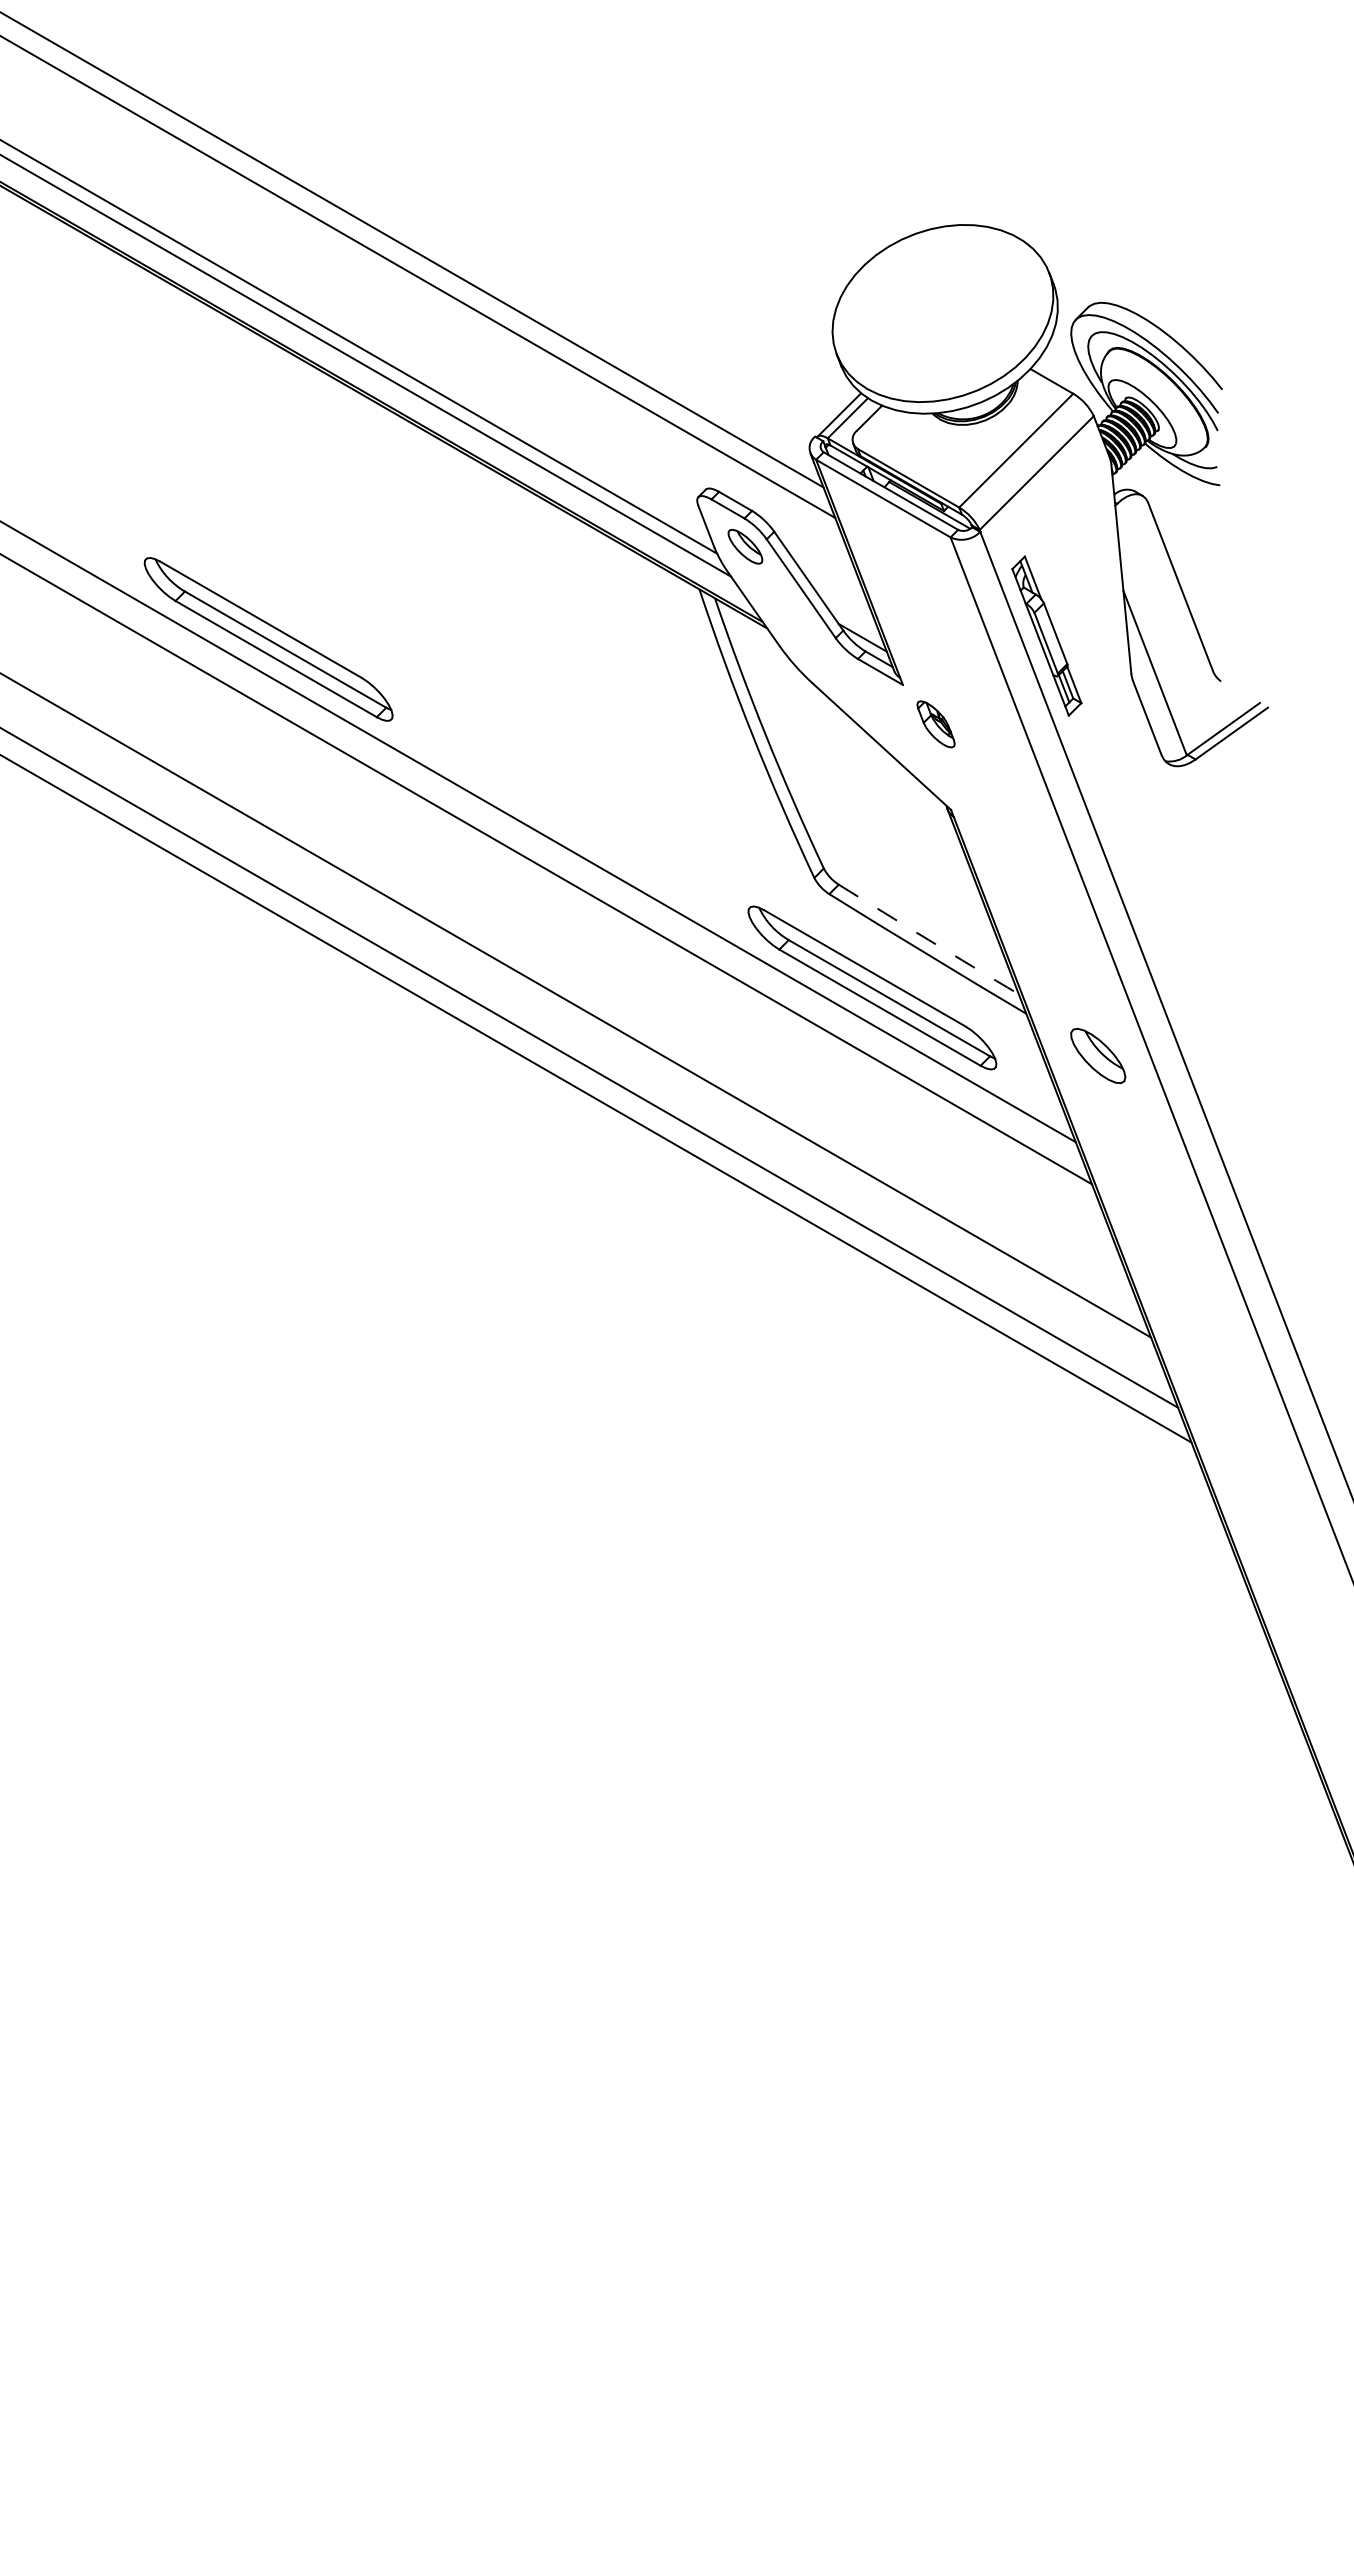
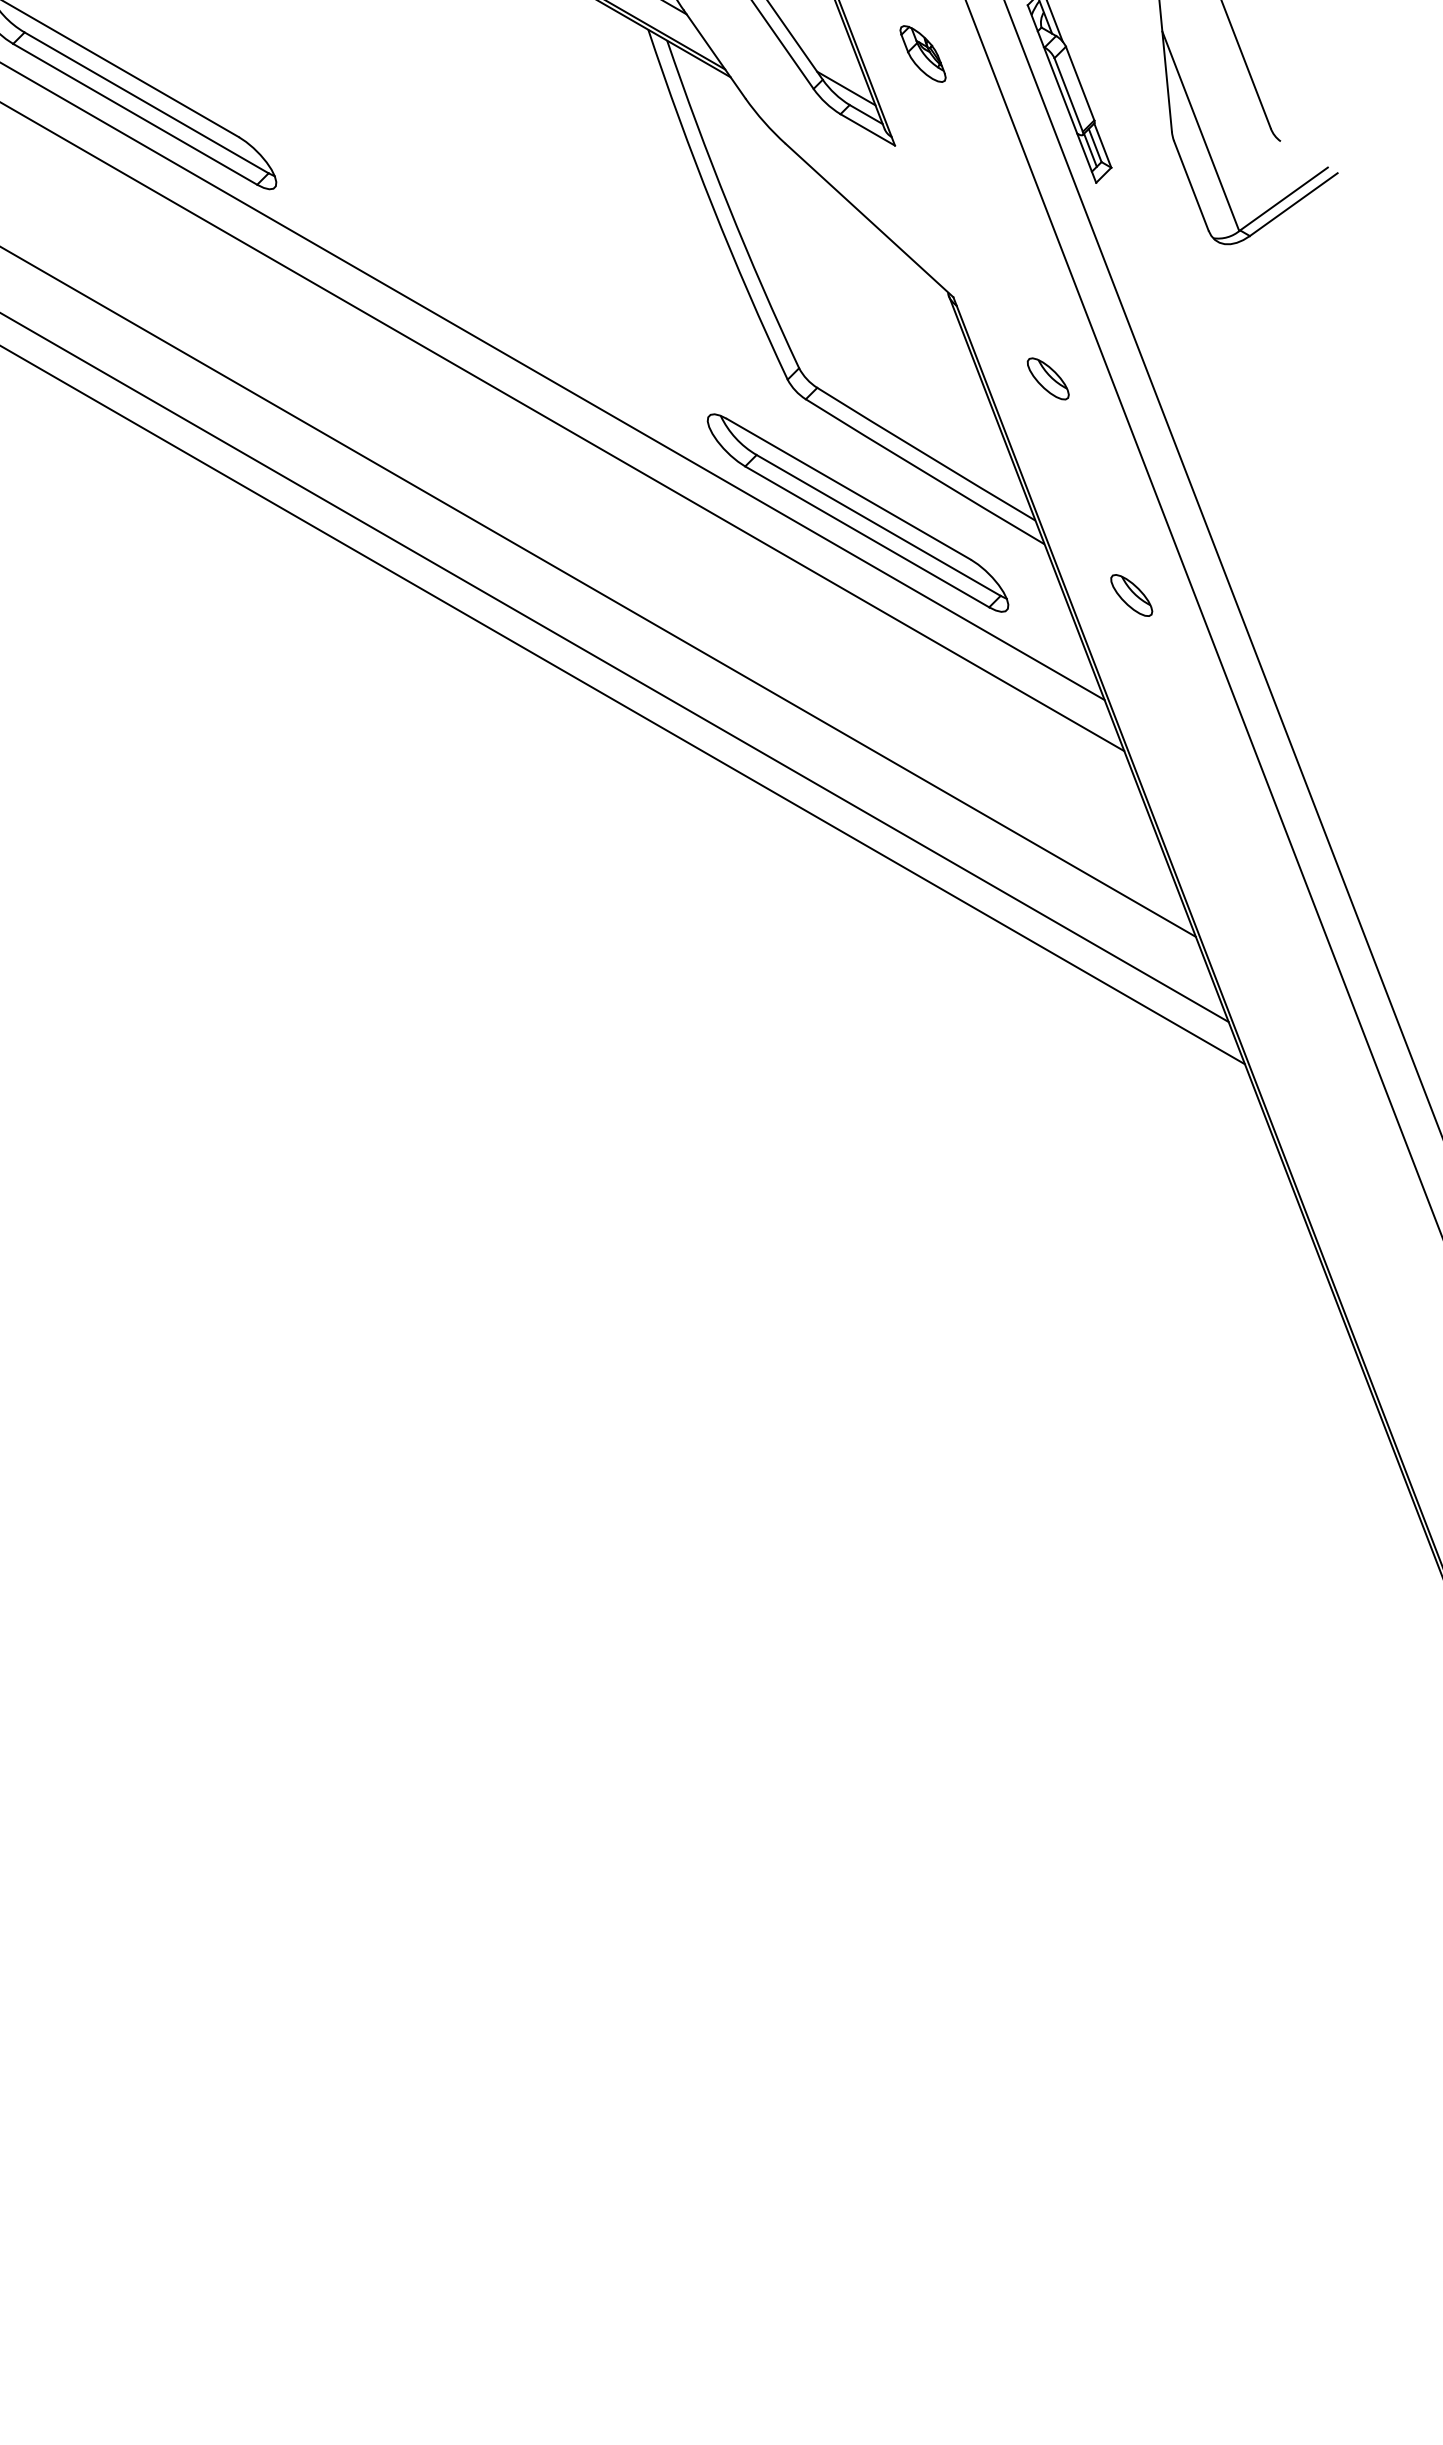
part: (935, 724) -> (922, 54), moved
part: (1029, 877) -> (1048, 379), added
arc: (928, 939) -> (926, 454), dashed -> solid
part: (1097, 1055) -> (1130, 594), size x0.62

